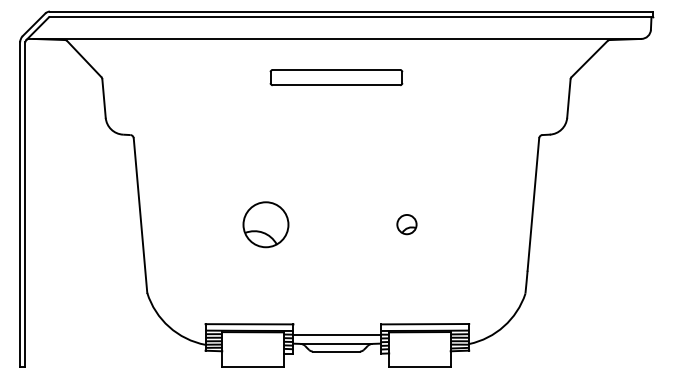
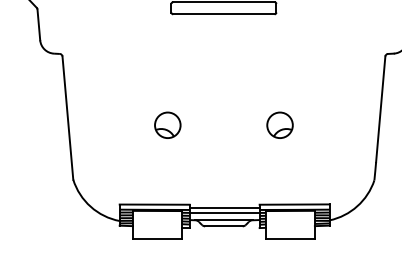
part: (265, 224) -> (167, 125), size x0.71
part: (406, 224) -> (279, 125), size x1.67
line: (337, 328) -> (224, 208), added

